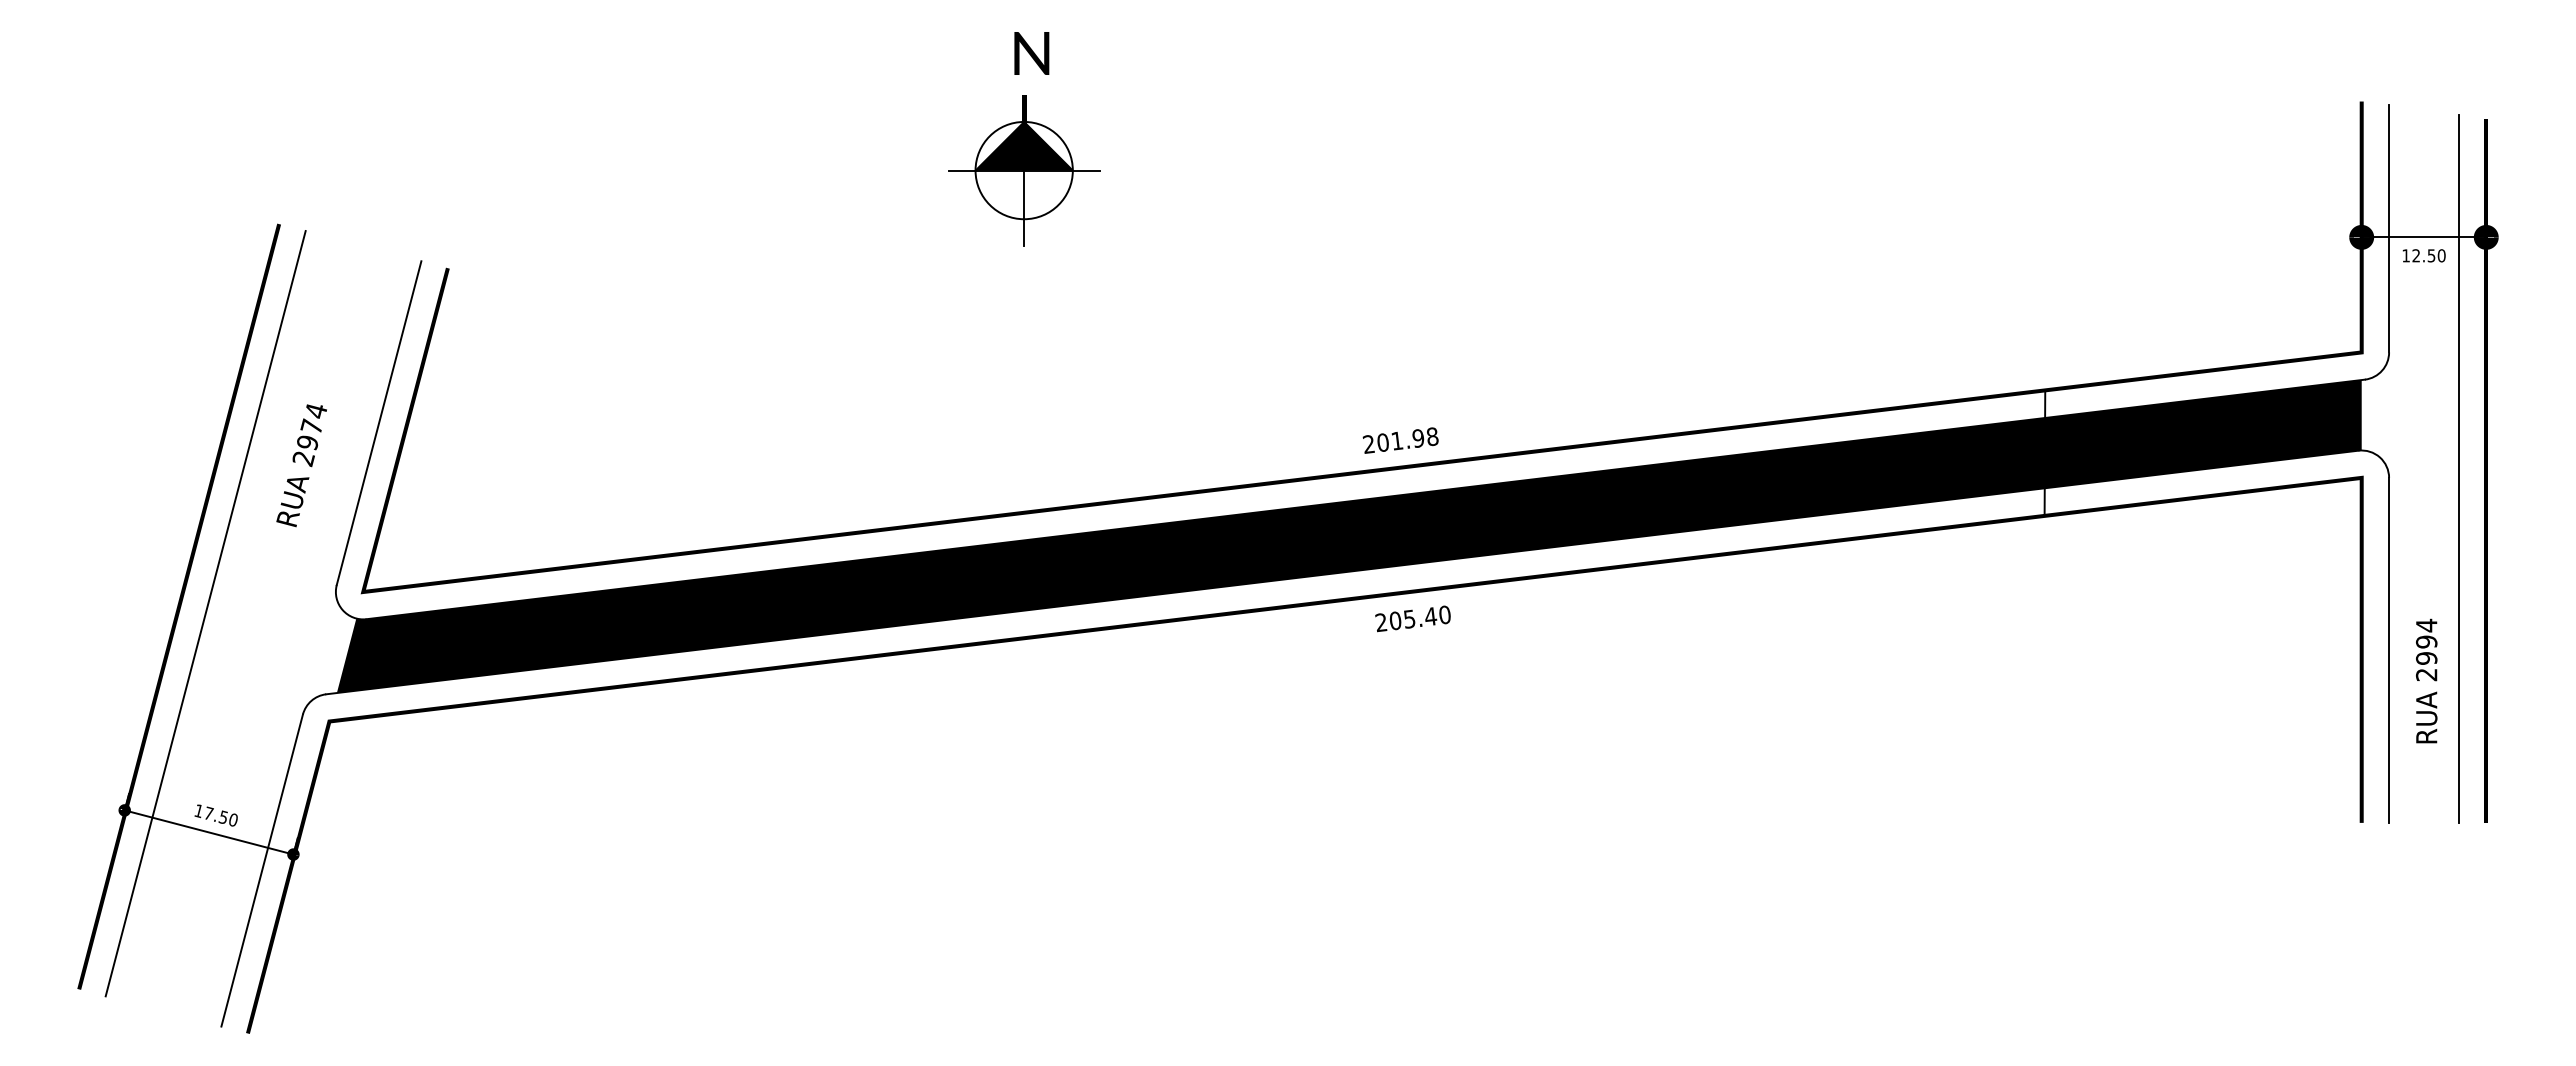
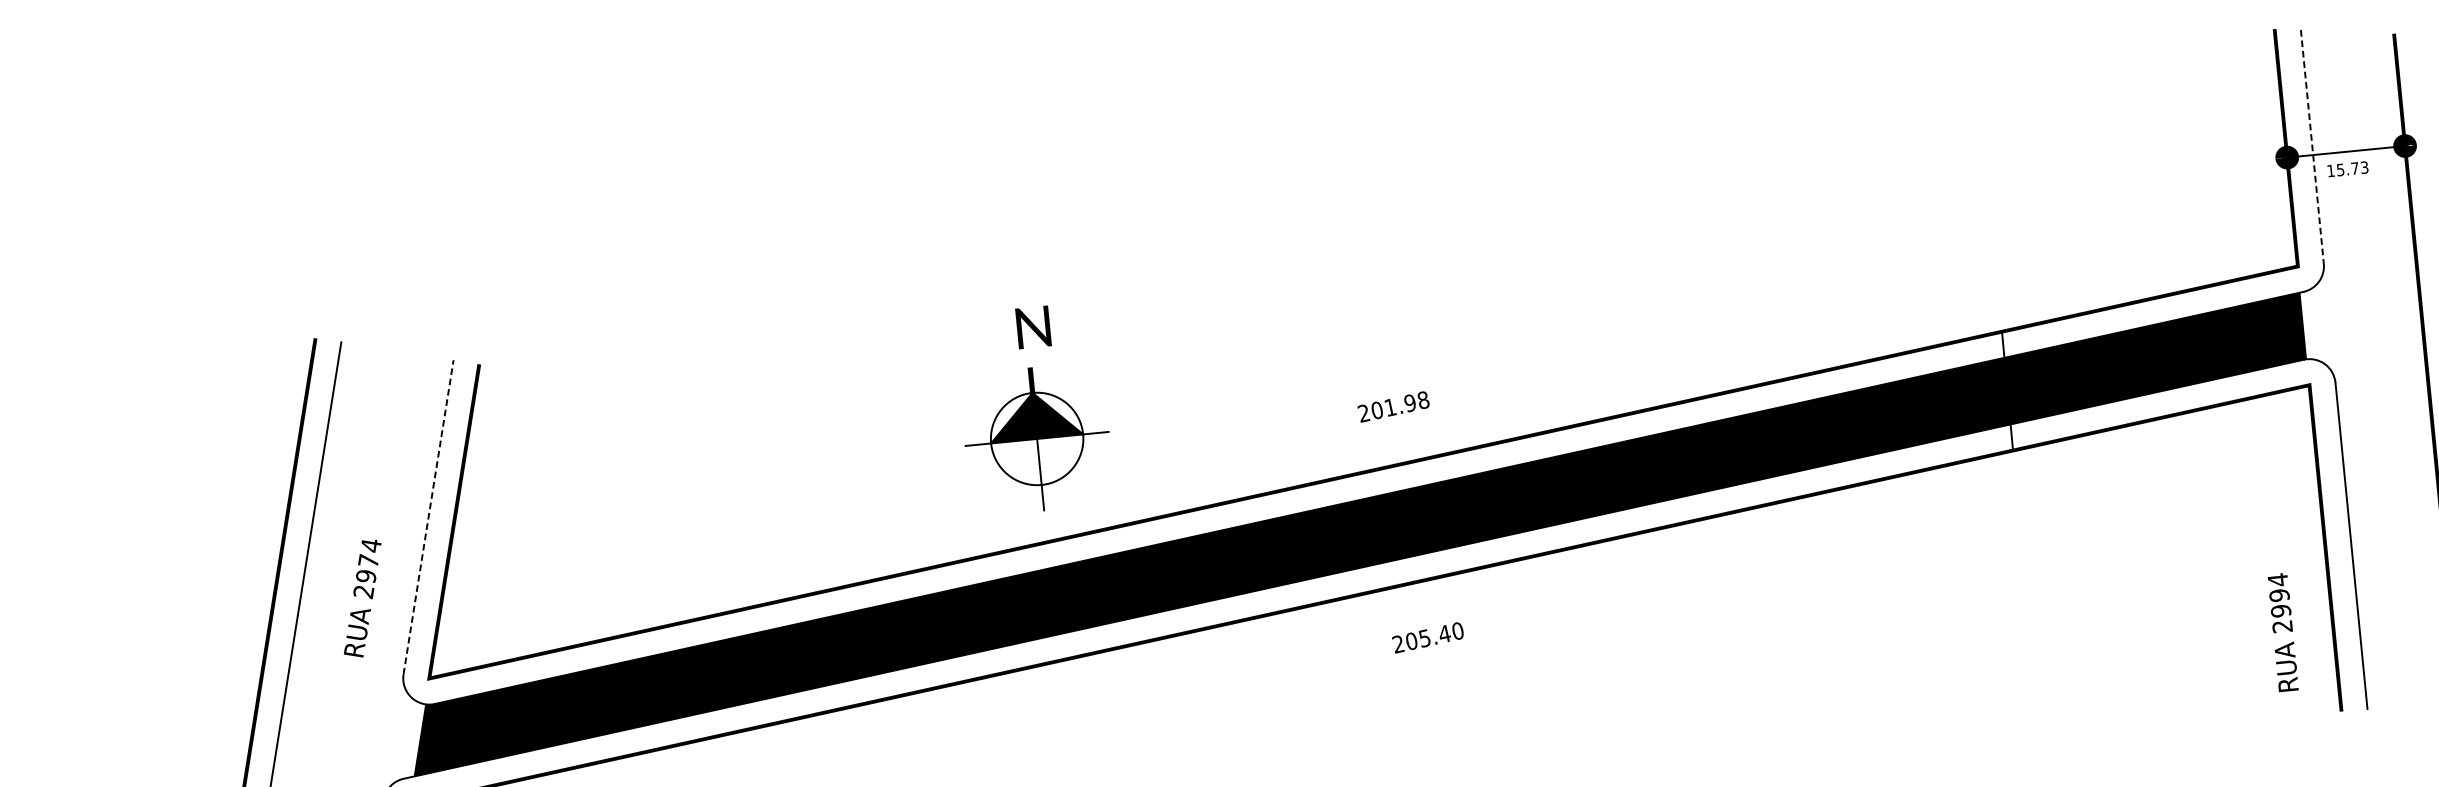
part: (1024, 139) -> (1034, 409), moved
line: (2389, 228) -> (2312, 146), solid -> dashed
text: (2428, 255) -> (2352, 168), 12.50 -> 15.73
line: (379, 422) -> (428, 516), solid -> dashed
text: (1400, 440) -> (1393, 406), moved
text: (301, 465) -> (362, 598), moved
line: (2458, 468) -> (2400, 367), removed
text: (1412, 618) -> (1427, 637), moved
text: (2426, 680) -> (2282, 631), moved

